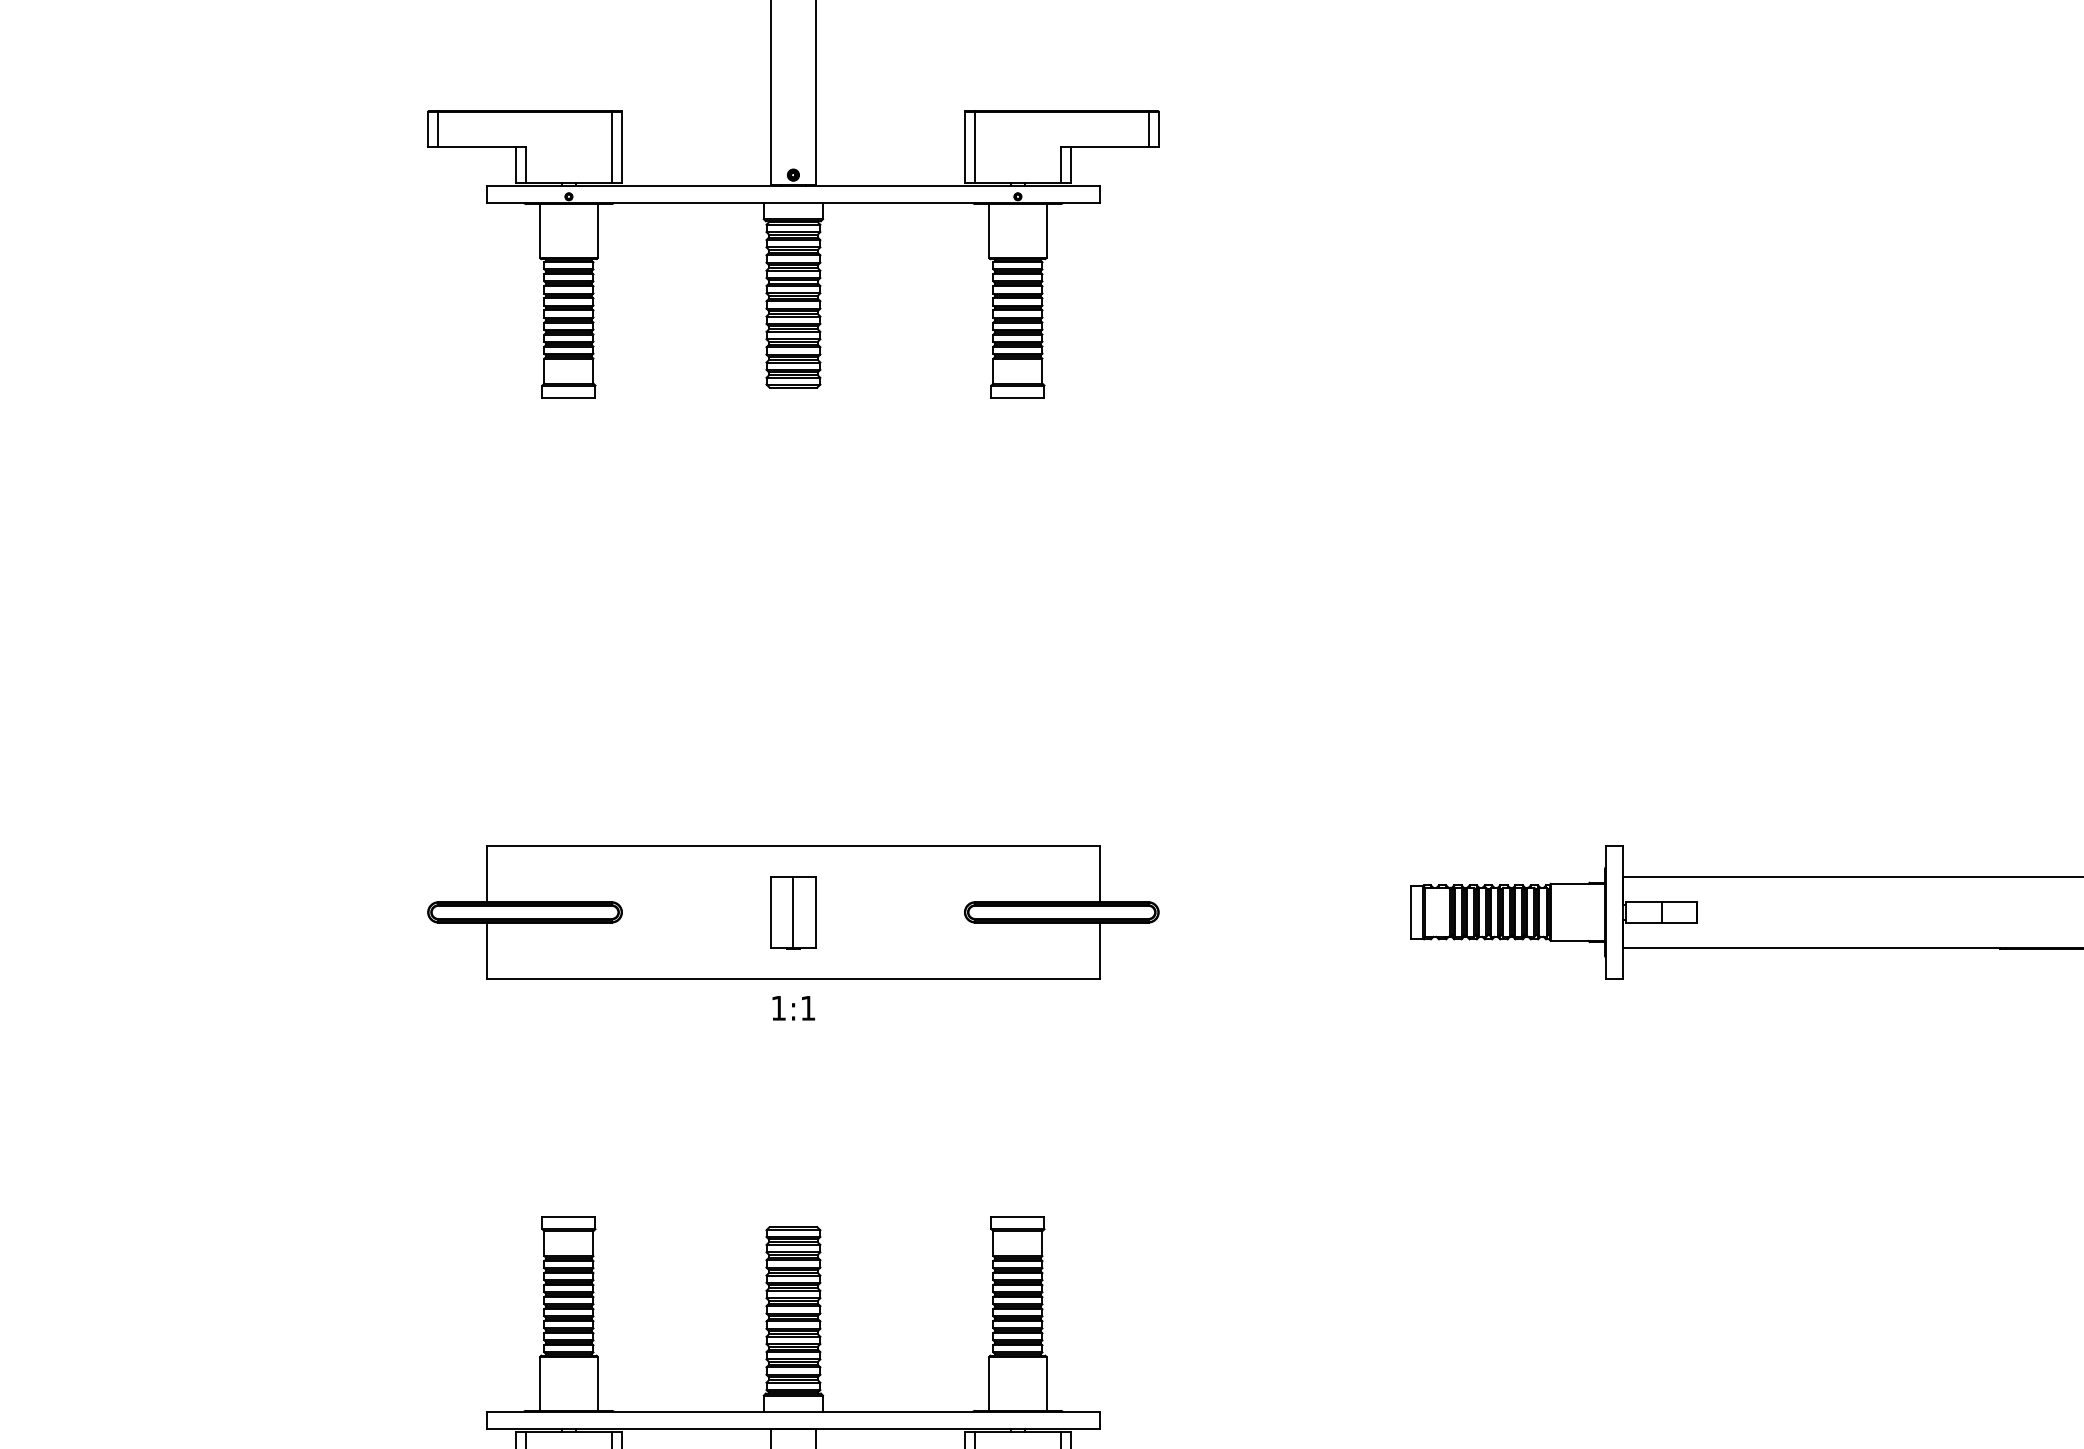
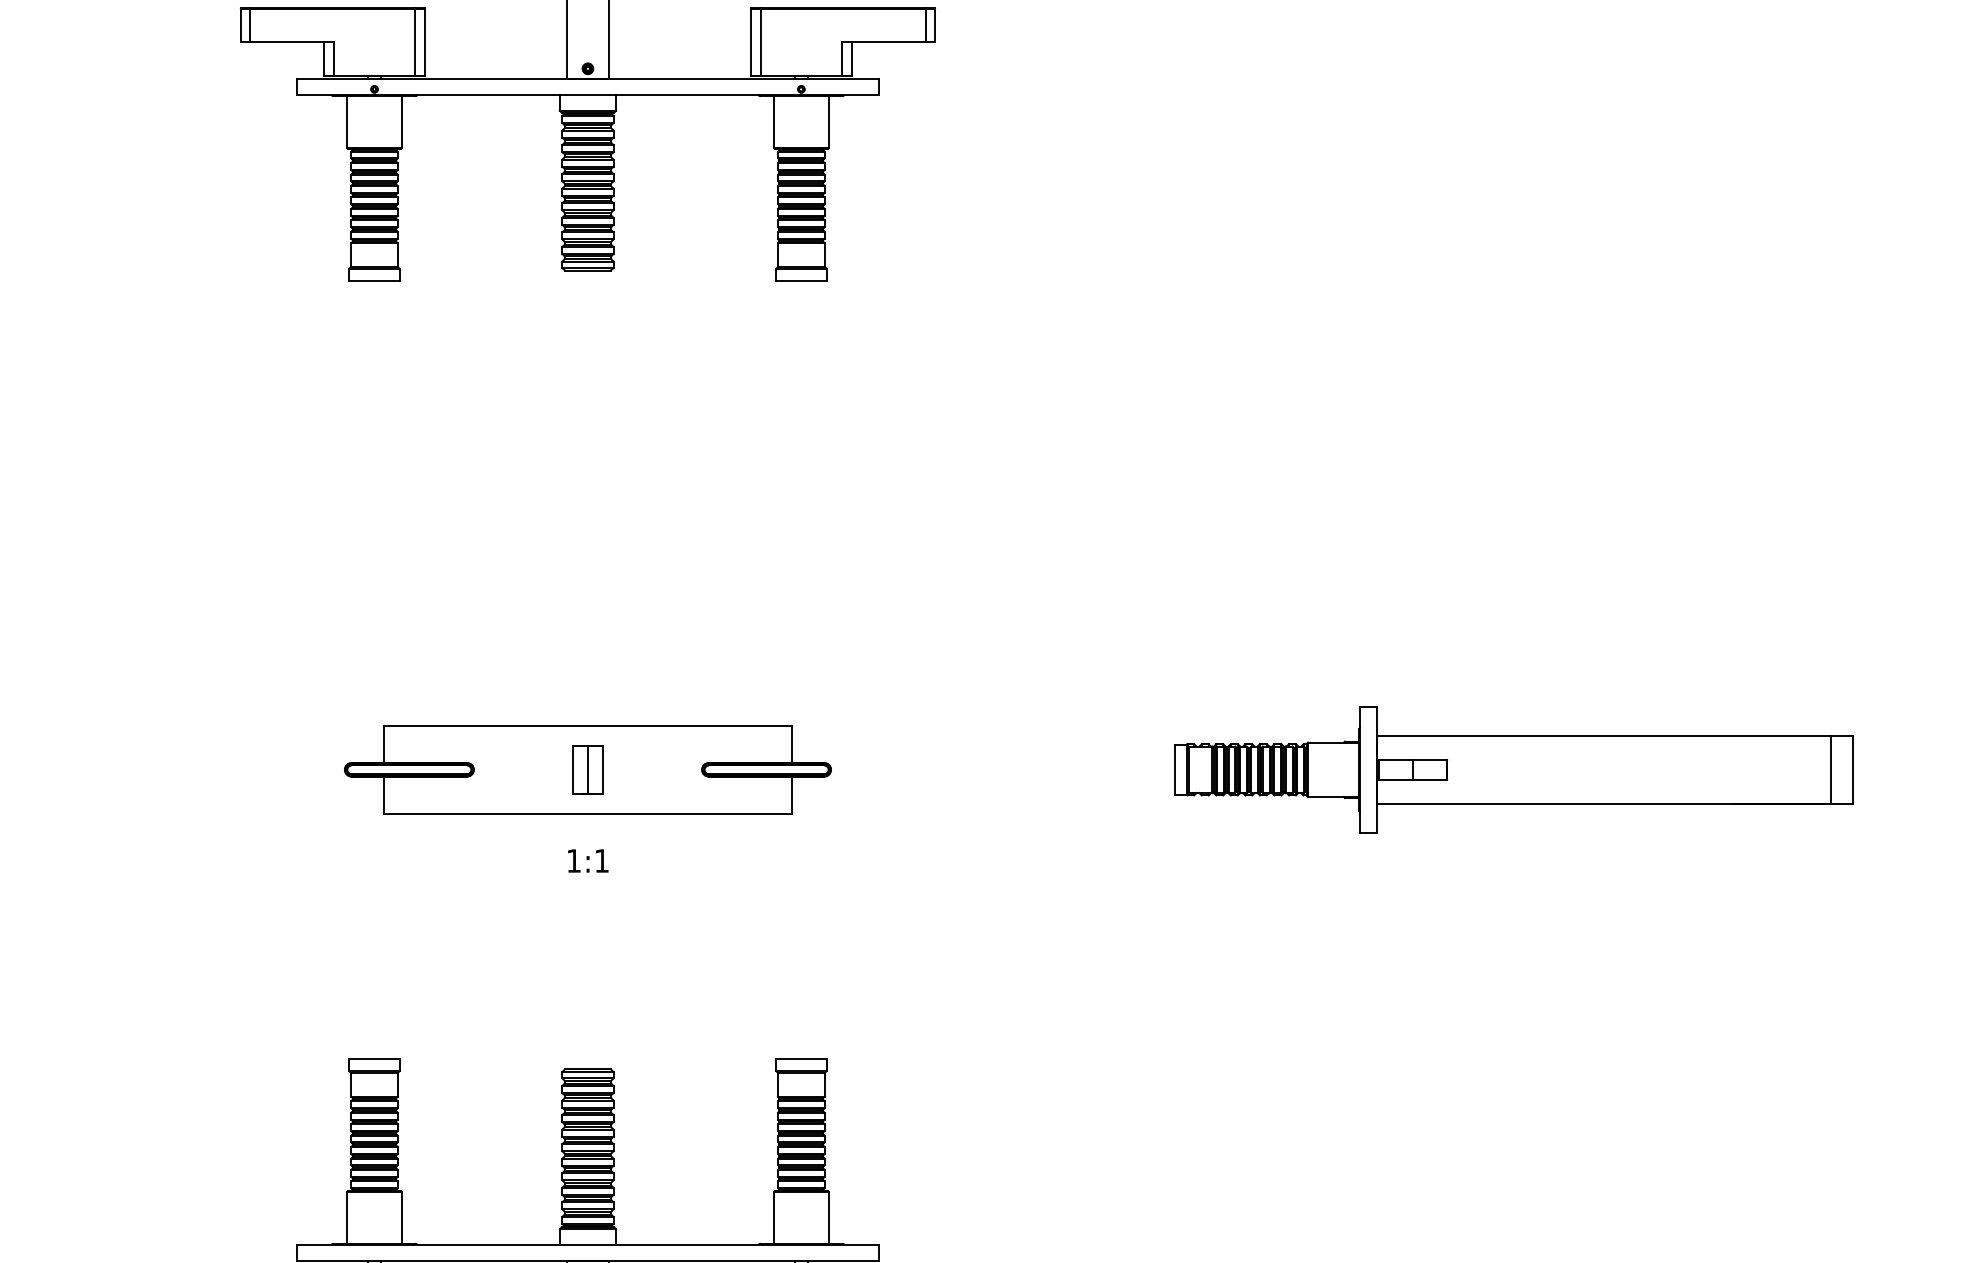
part: (793, 912) -> (588, 769), size x0.7

